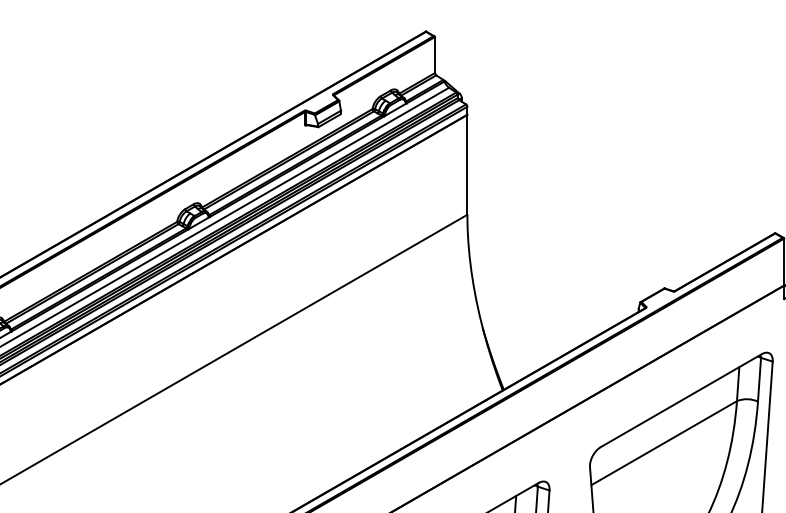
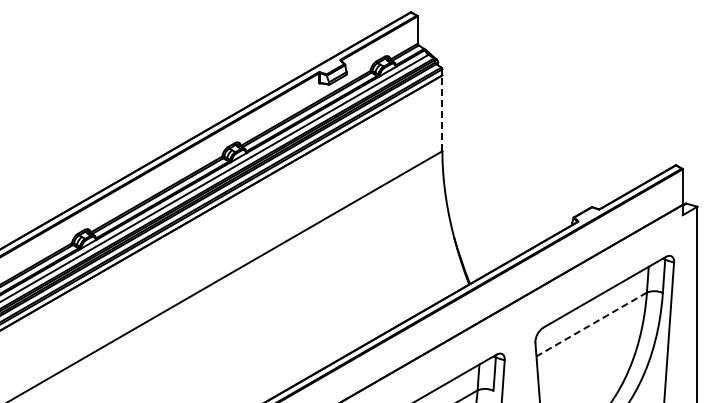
line: (467, 165) -> (442, 113), solid -> dashed
line: (663, 443) -> (591, 324), solid -> dashed

